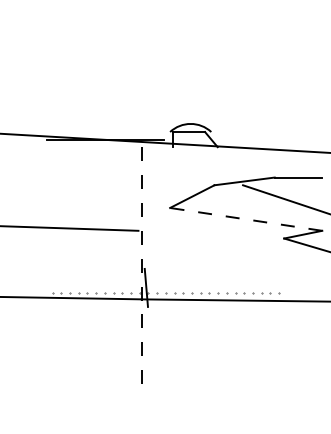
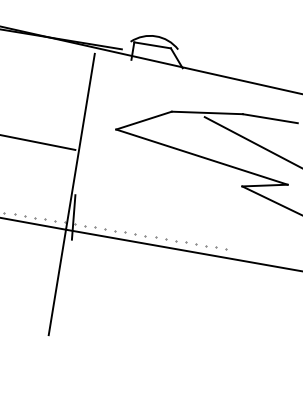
line: (246, 219) -> (202, 157), dashed -> solid
line: (141, 268) -> (71, 194), dashed -> solid

